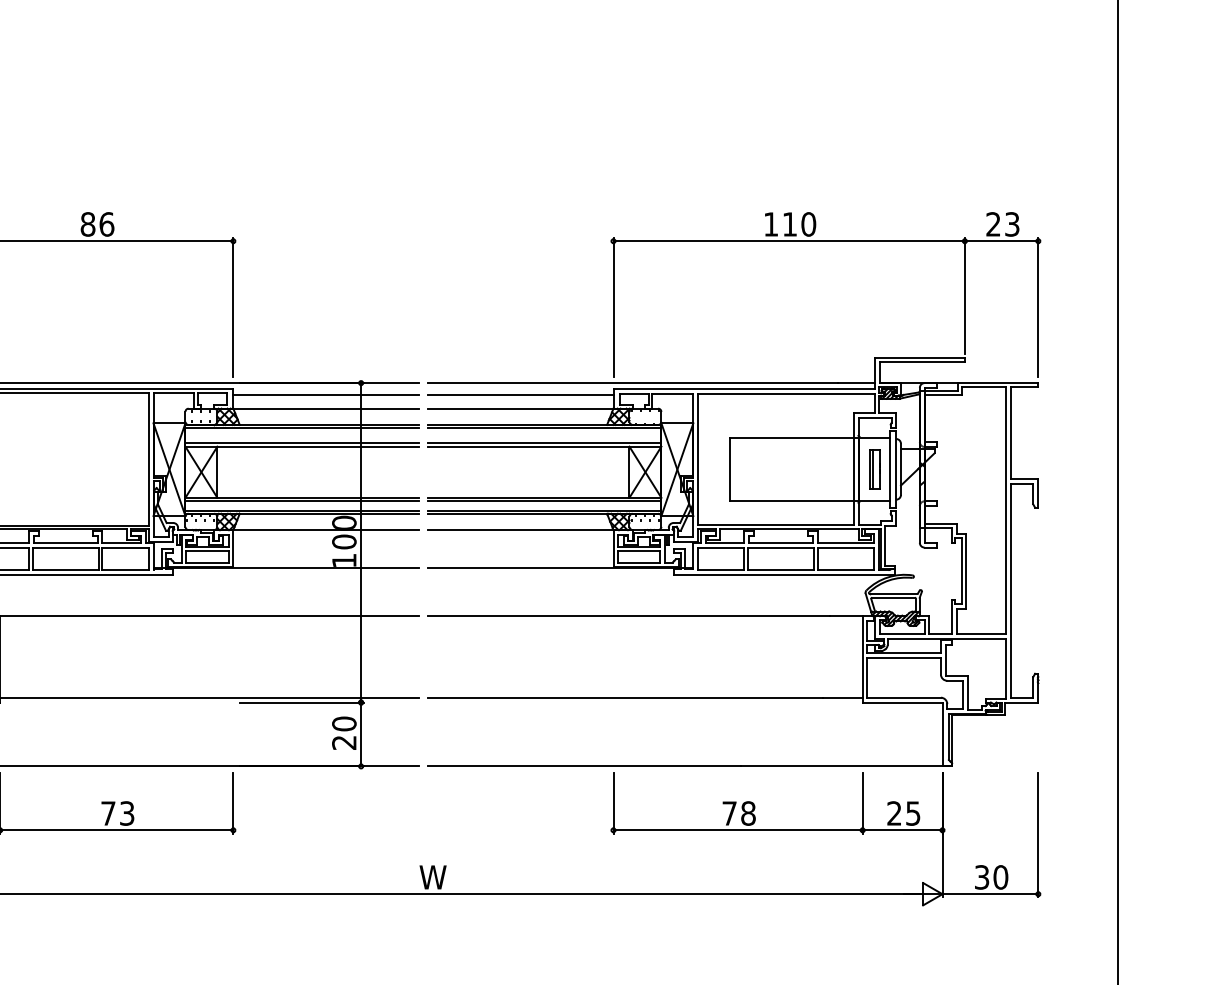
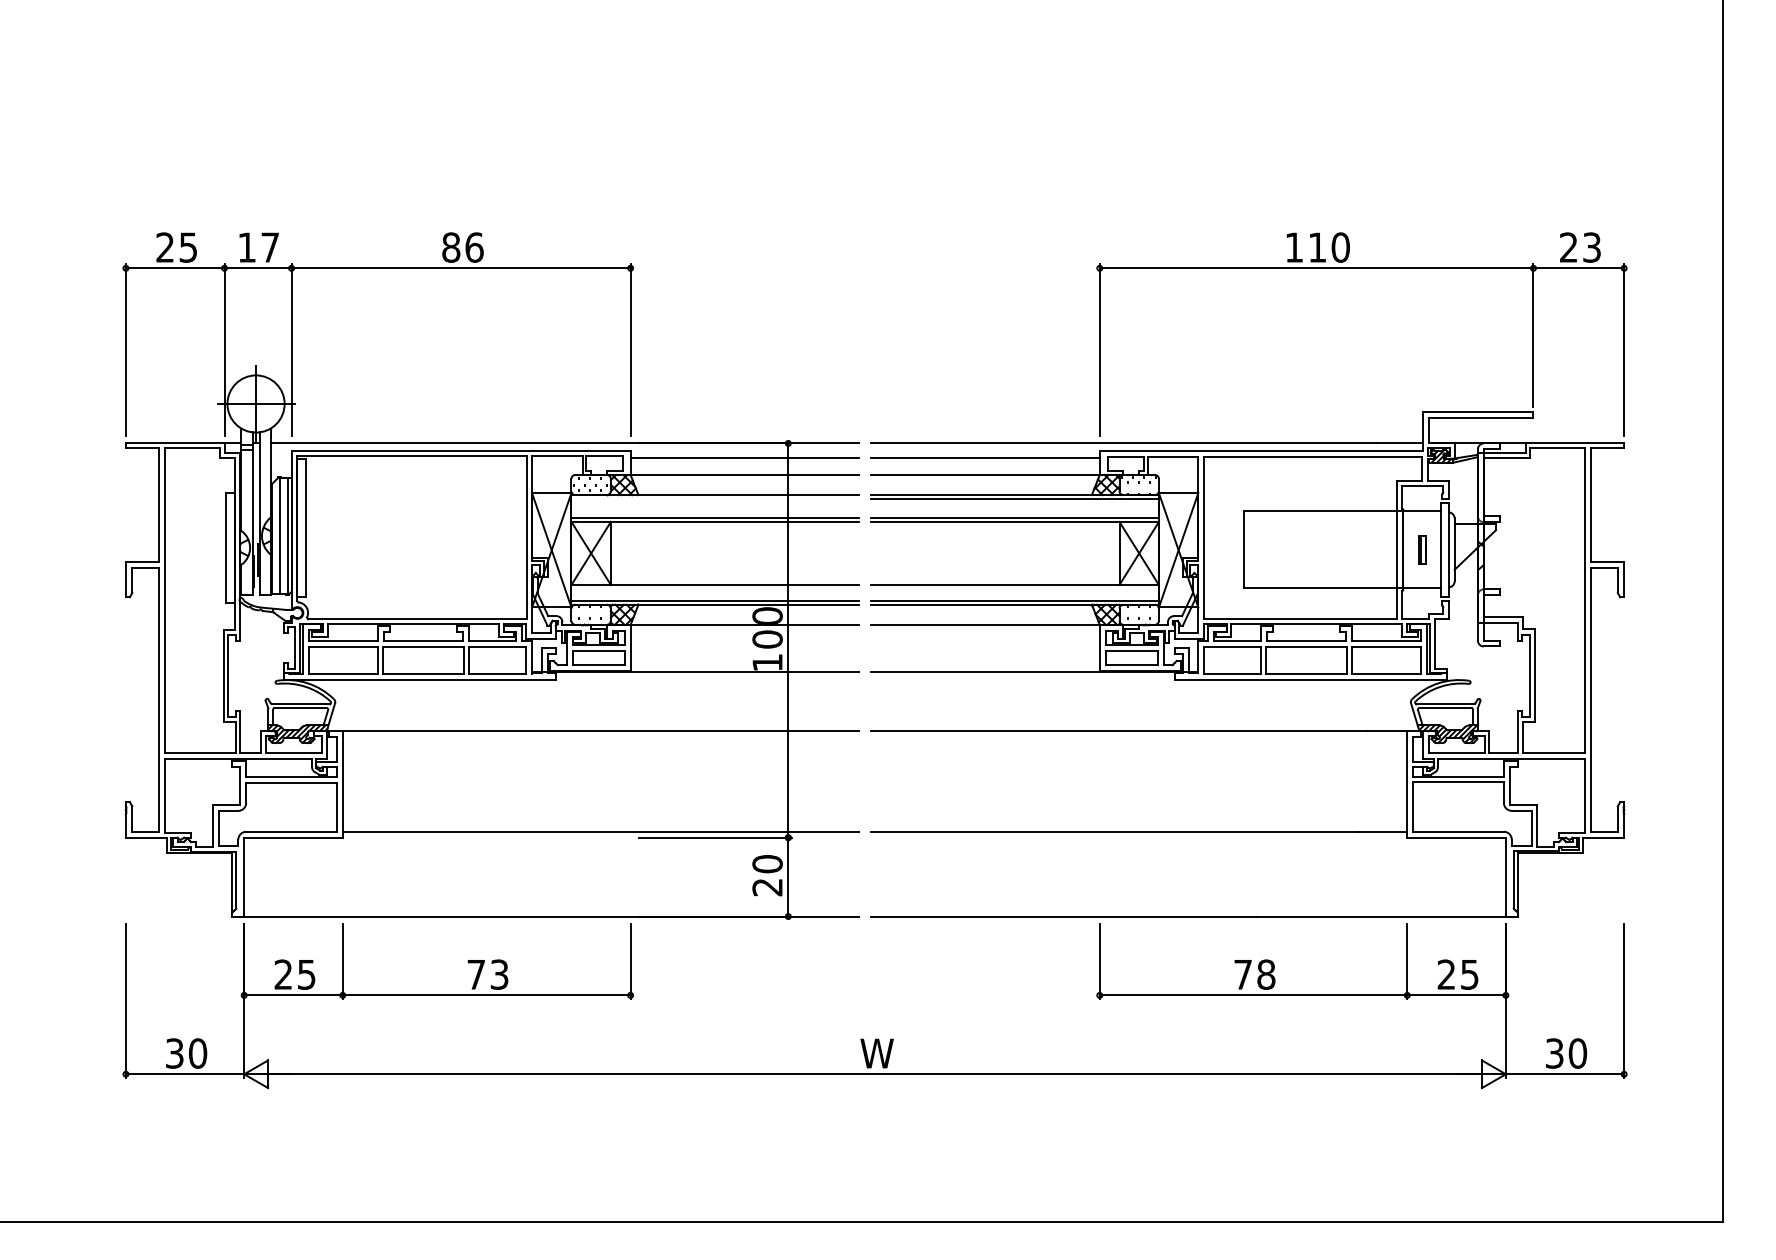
line: (302, 428) -> (715, 499), removed
part: (874, 469) -> (1422, 549), size x0.6
line: (302, 500) -> (715, 588), removed
line: (544, 500) -> (1014, 588), removed

